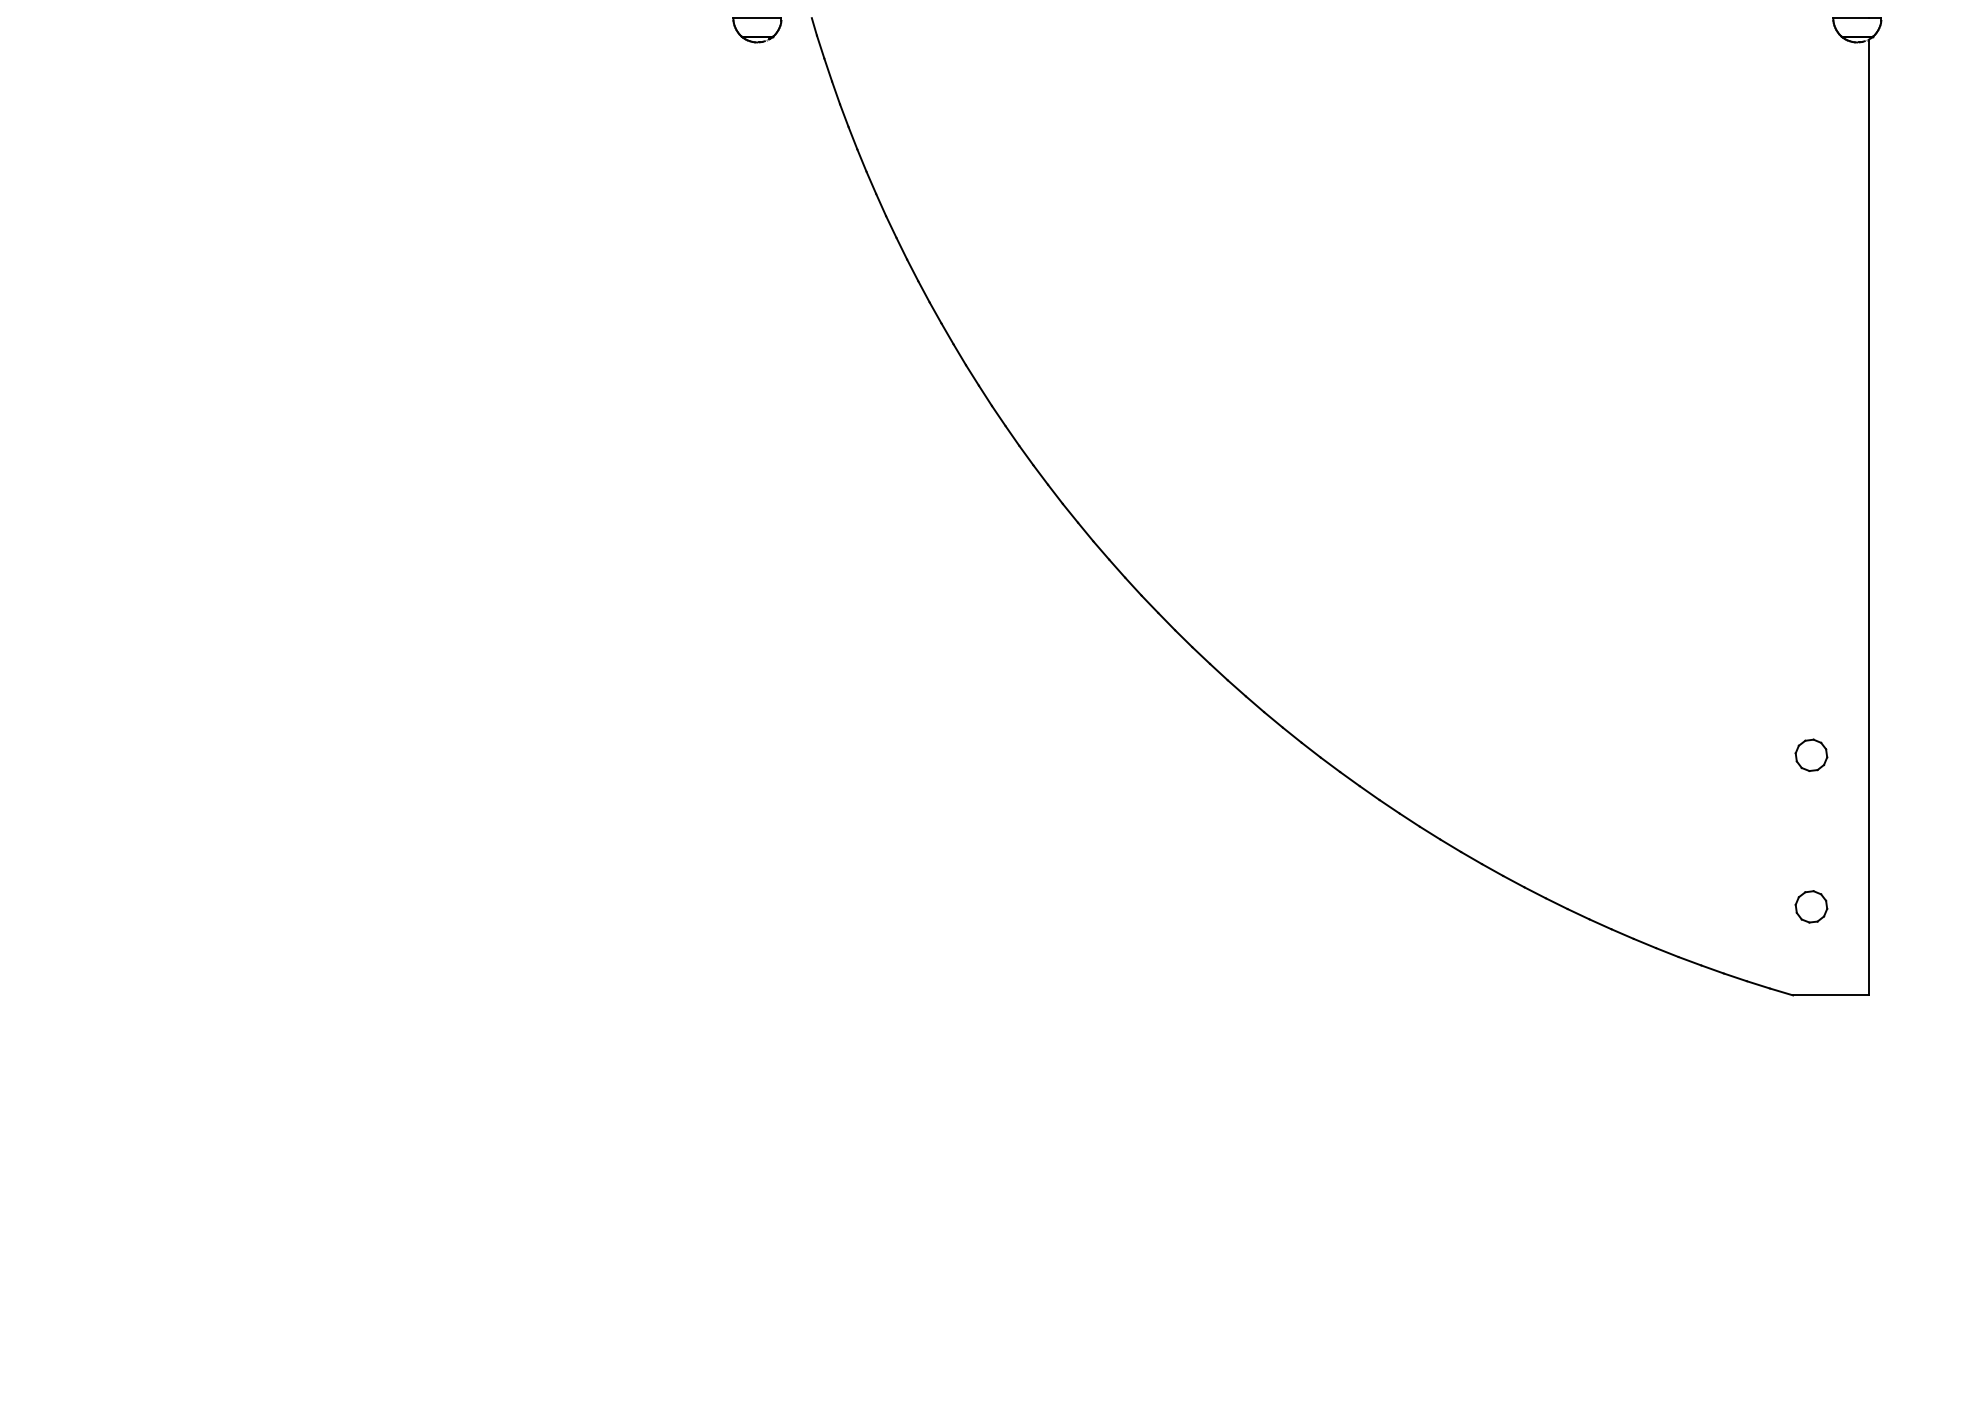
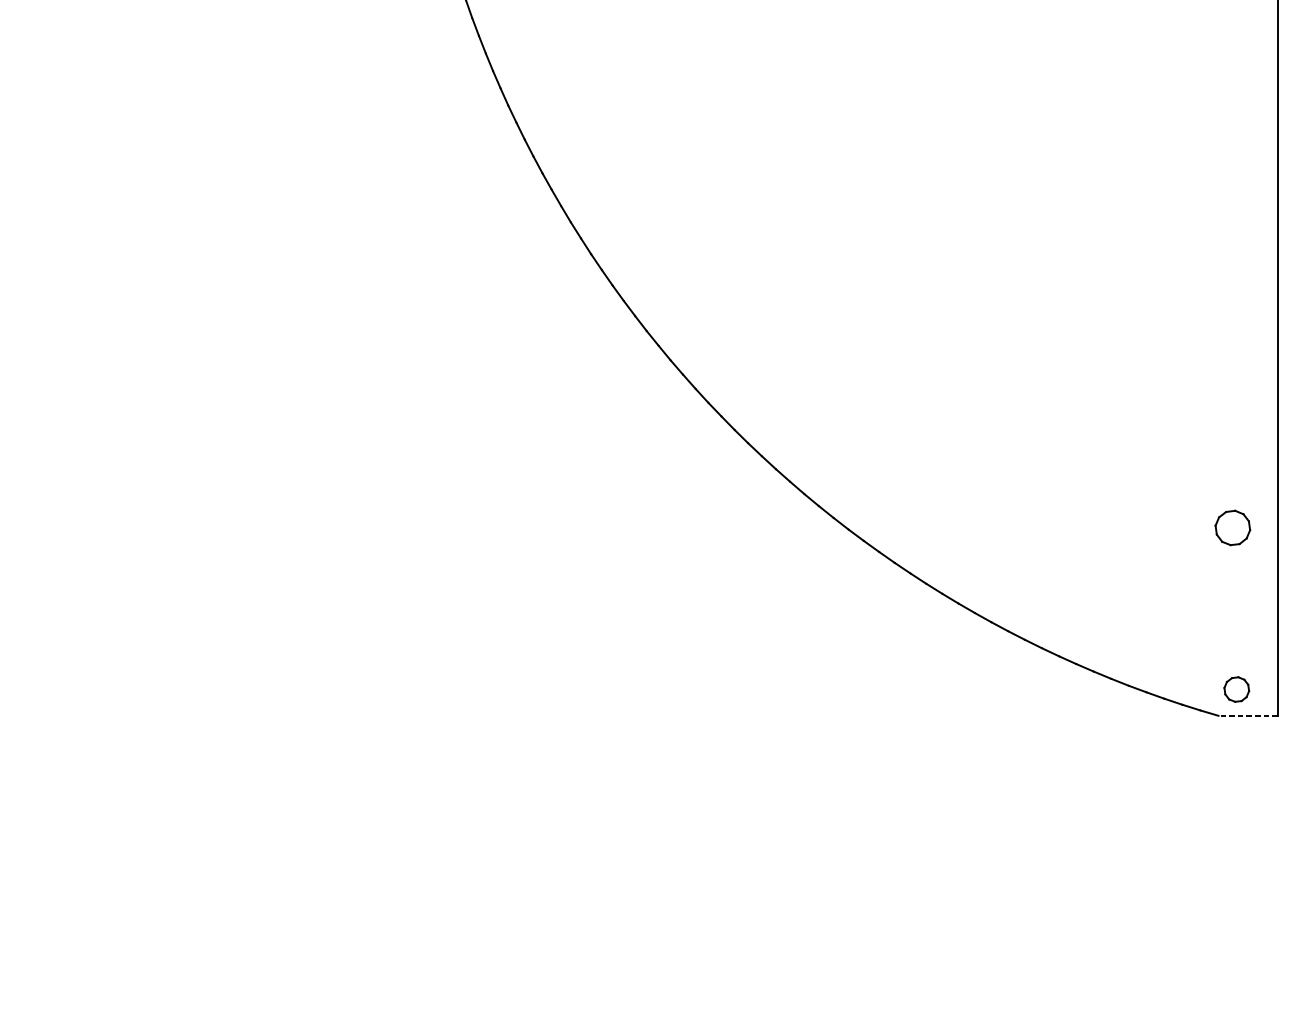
part: (1811, 754) -> (1232, 527), size x1.4
part: (1811, 906) -> (1236, 689), moved
line: (1830, 995) -> (1247, 715), solid -> dashed

